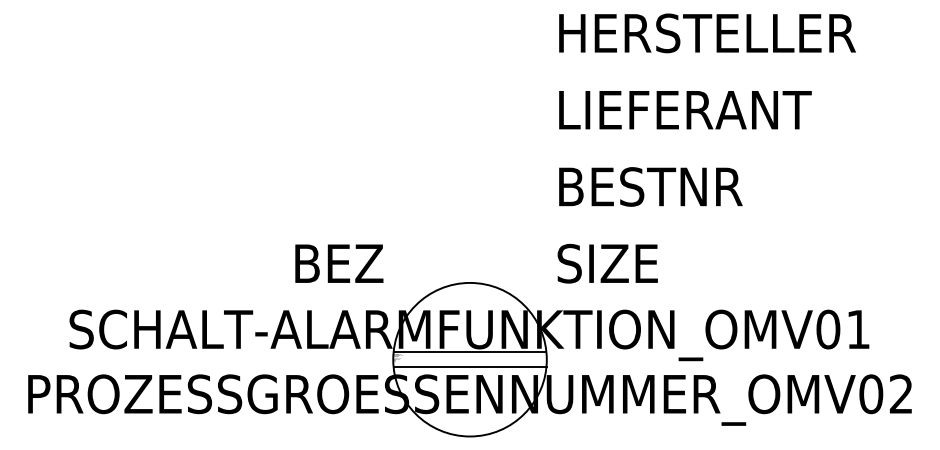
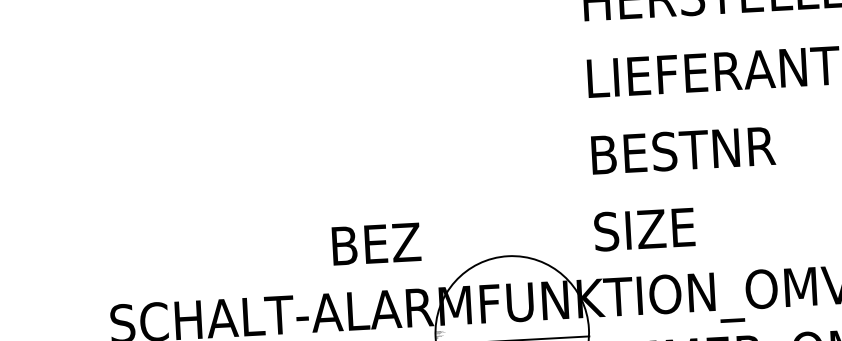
line: (469, 352) -> (511, 325), removed

